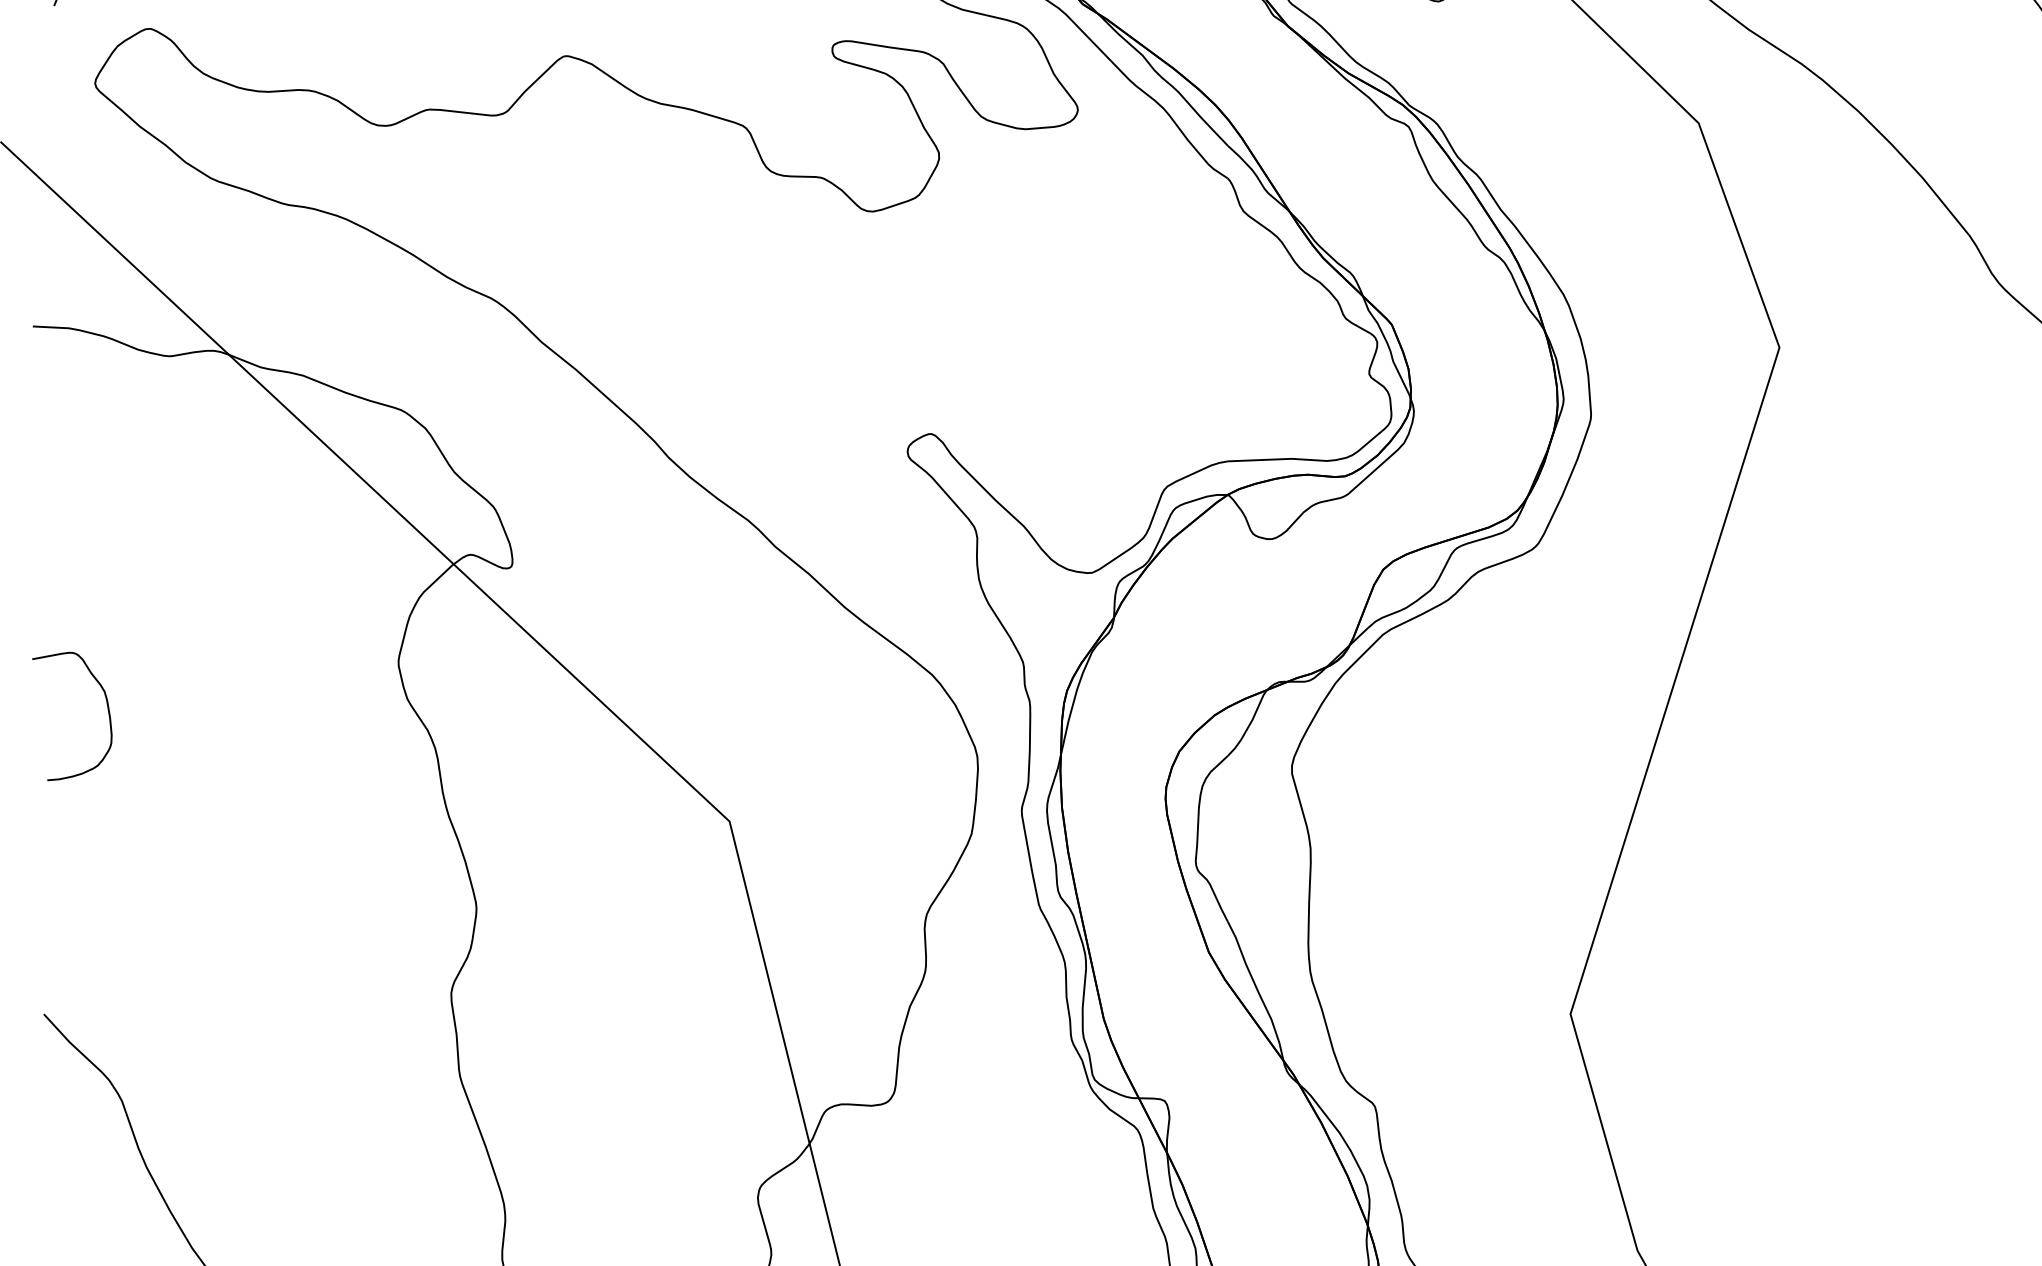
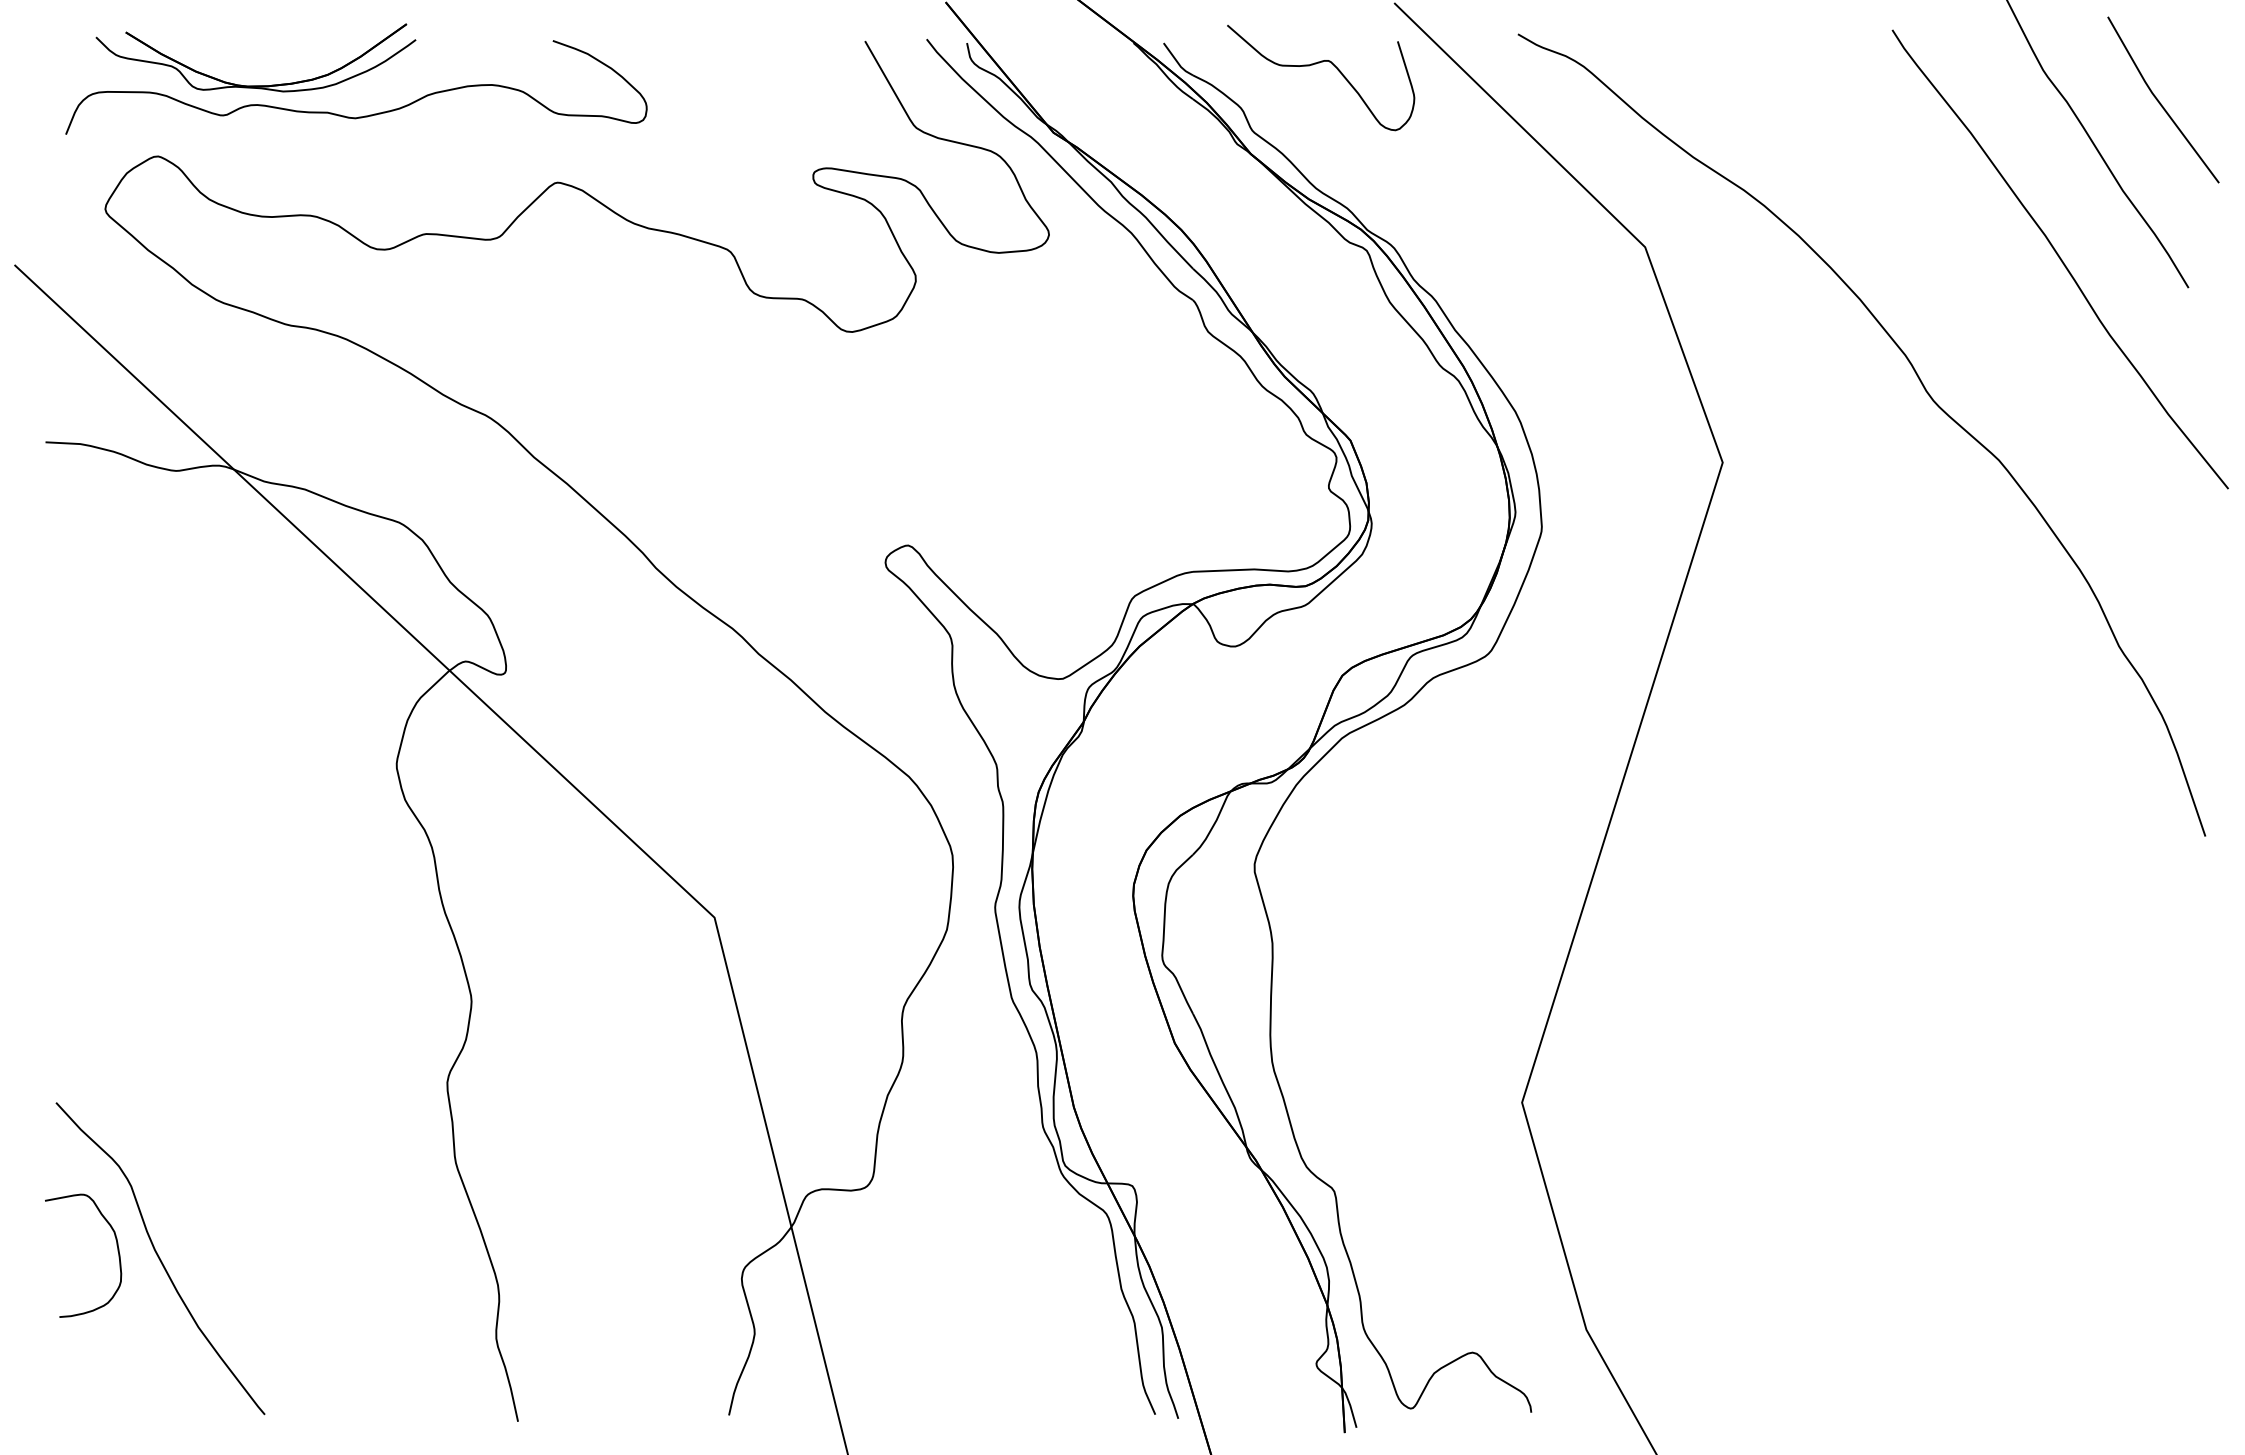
curve: (107, 711) -> (117, 1251), moved

